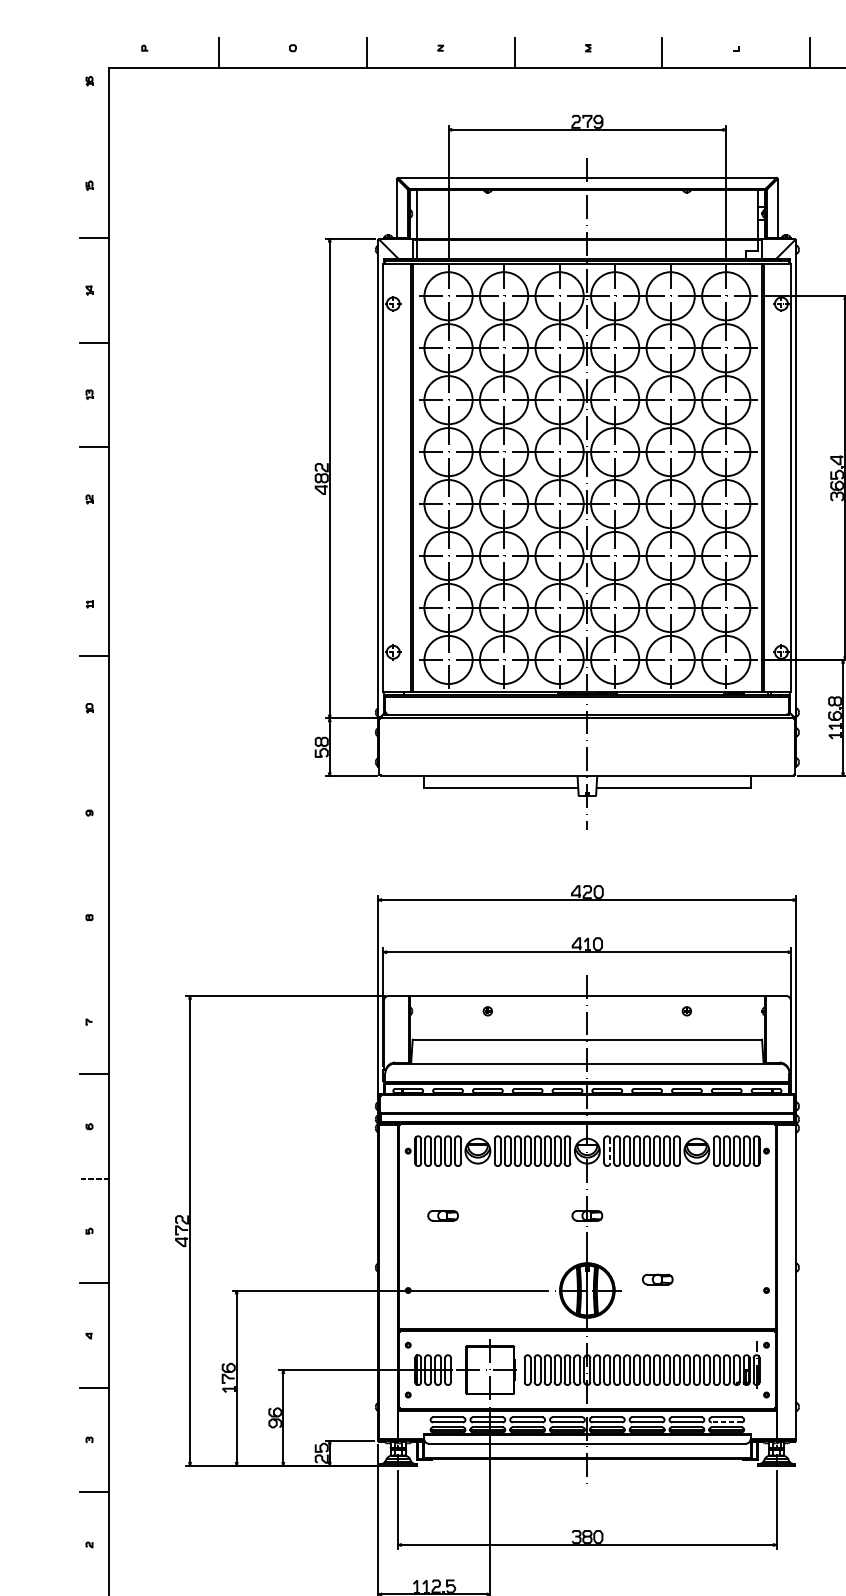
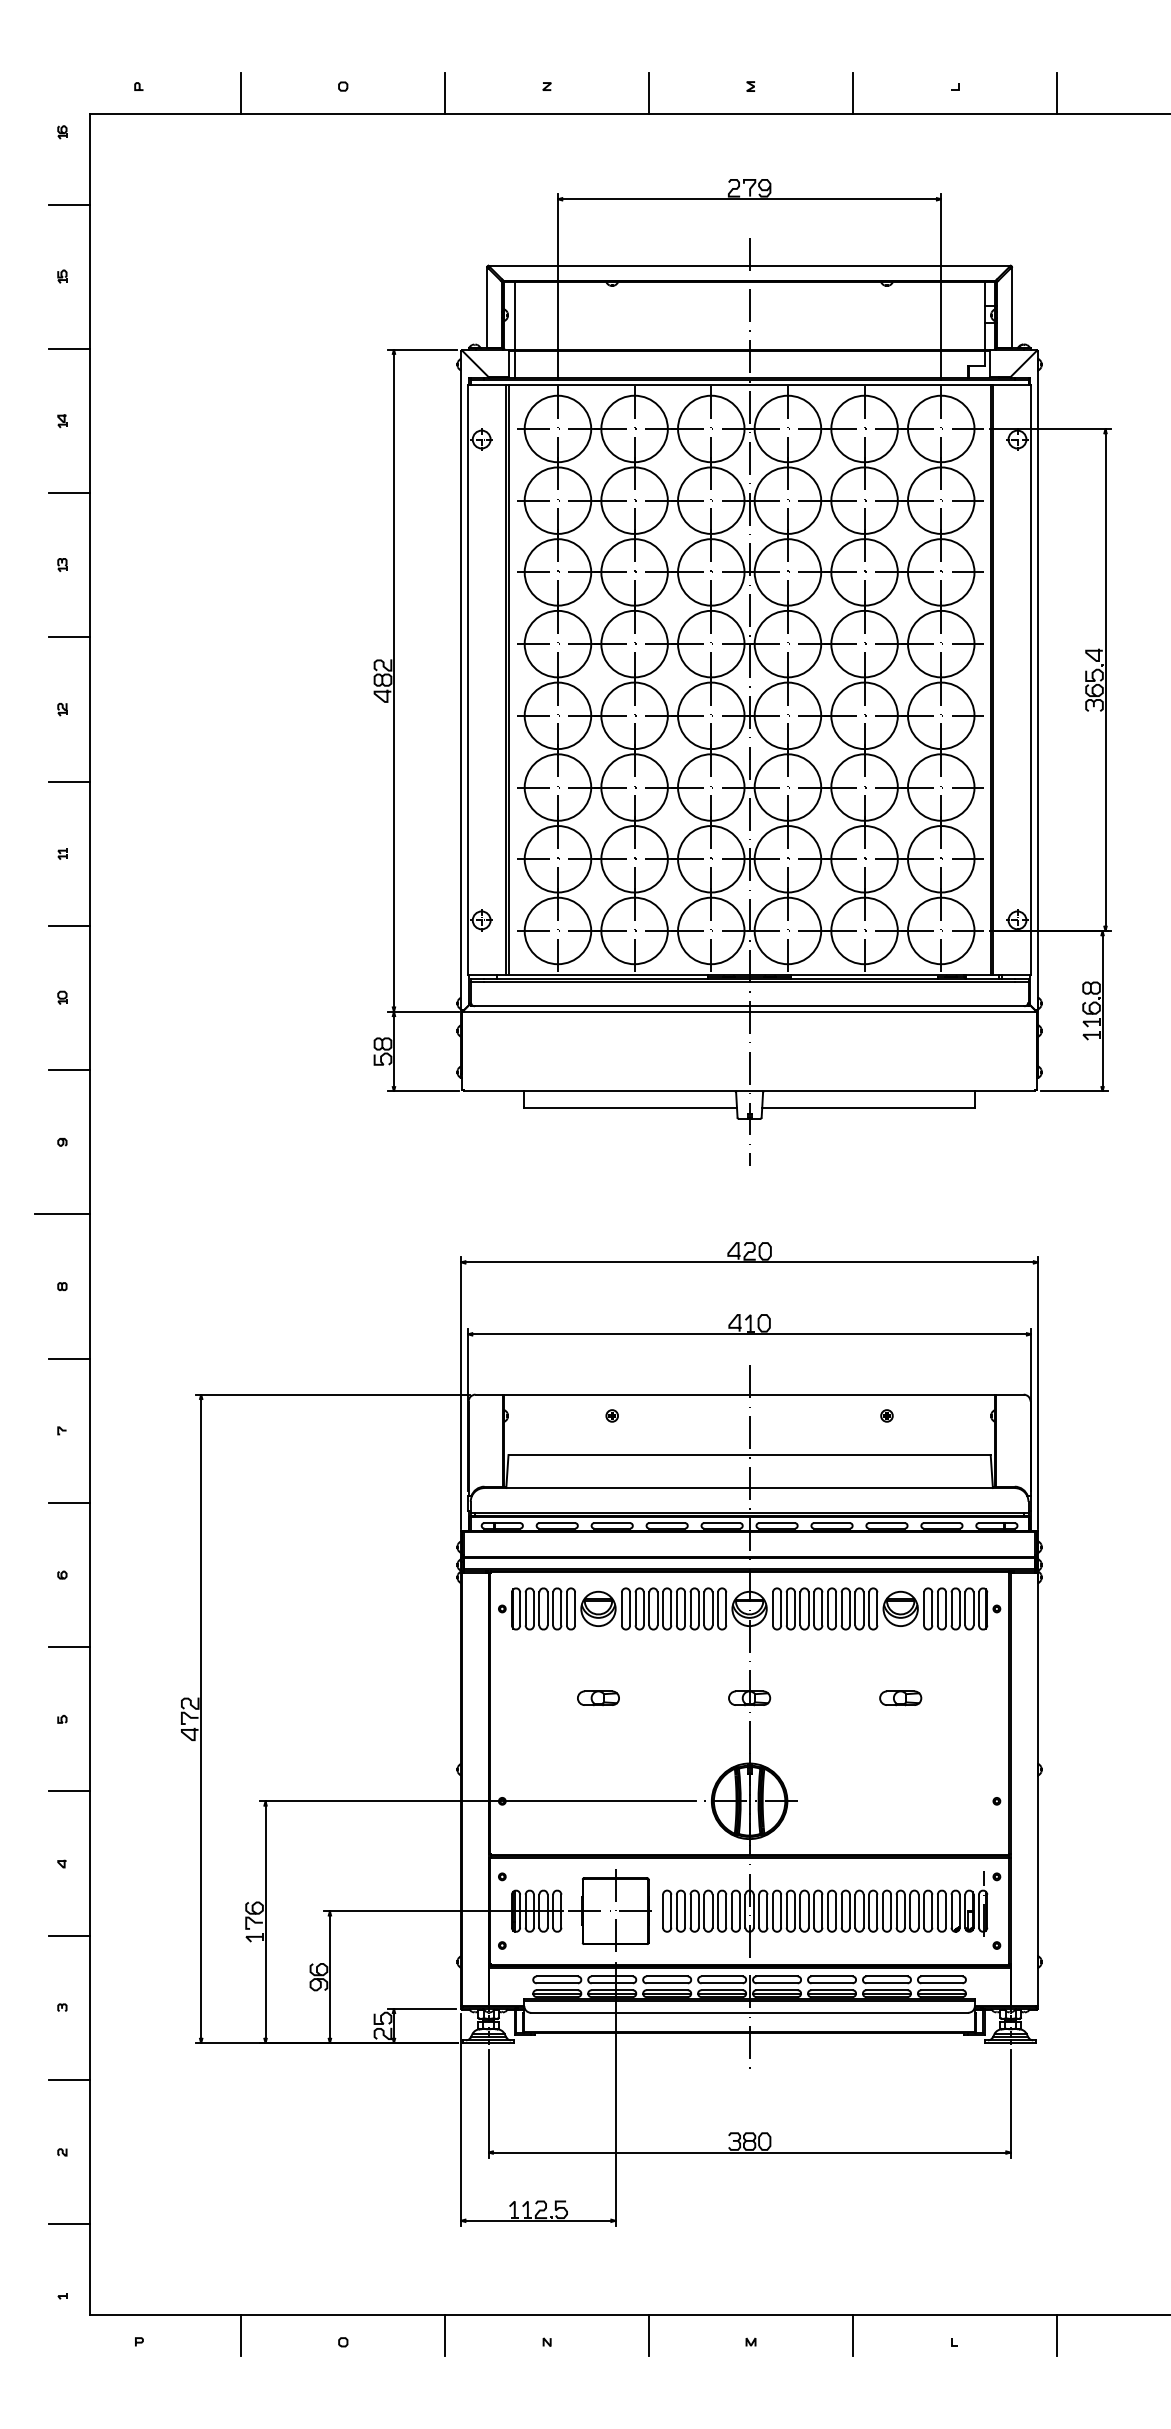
line: (93, 133) -> (68, 204), added
line: (93, 551) -> (68, 781), added
line: (93, 761) -> (68, 1070), added
line: (89, 865) -> (62, 1214), added
line: (93, 969) -> (68, 1358), added
line: (610, 1151) -> (781, 1609), dashed -> solid
line: (94, 1179) -> (69, 1647), dashed -> solid
part: (443, 1216) -> (598, 1698), moved
part: (657, 1279) -> (900, 1698), moved
line: (726, 1422) -> (941, 1983), dashed -> solid

